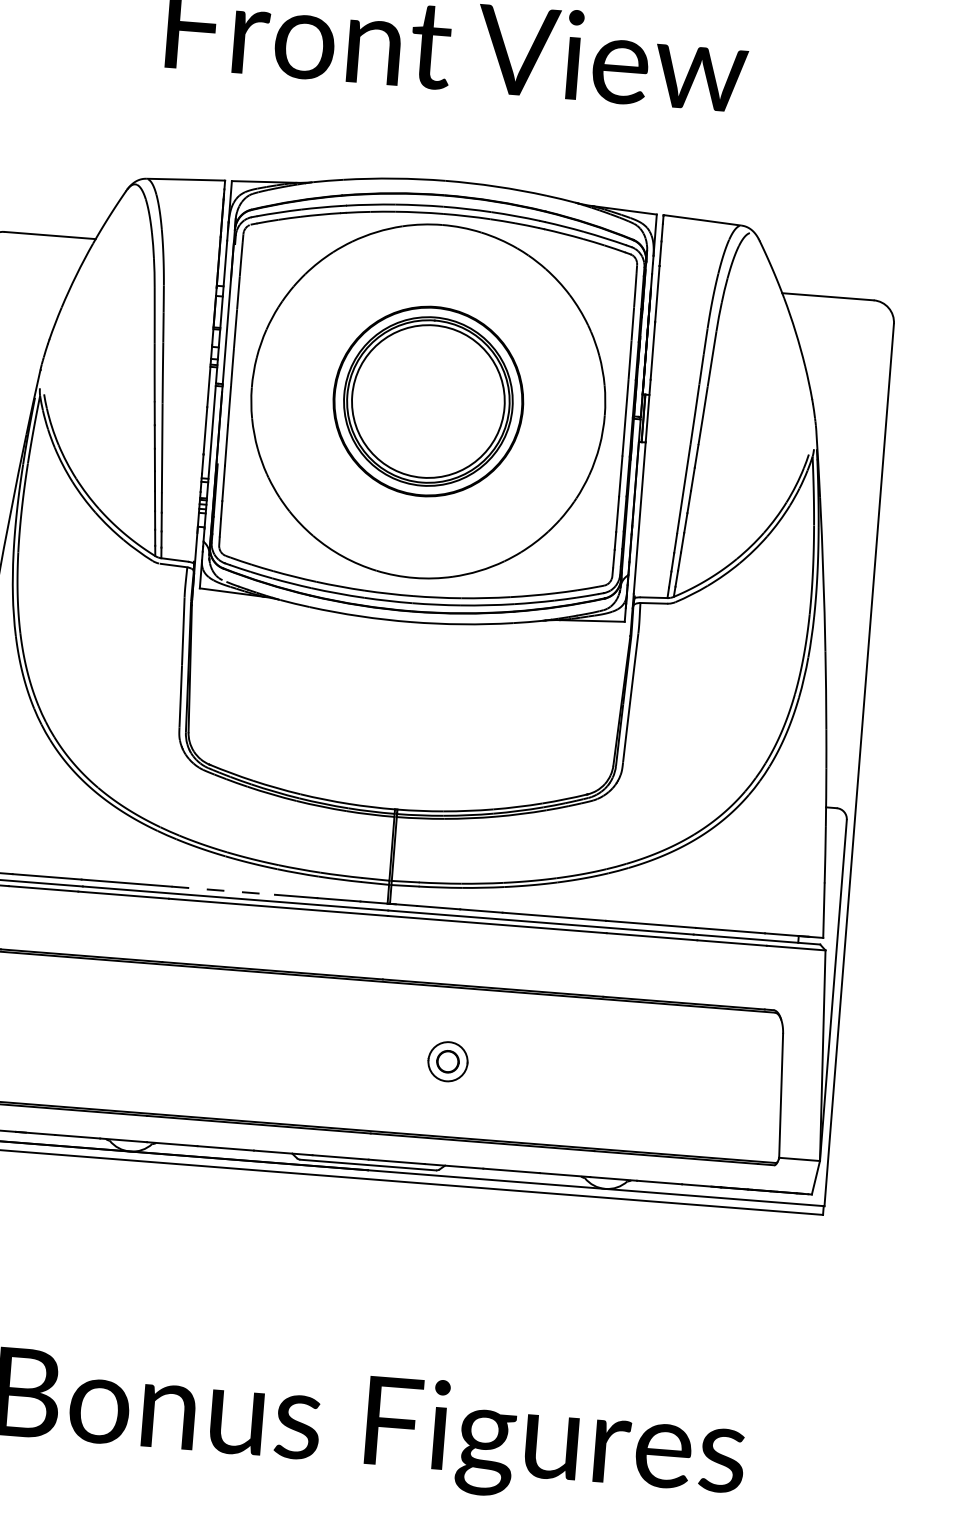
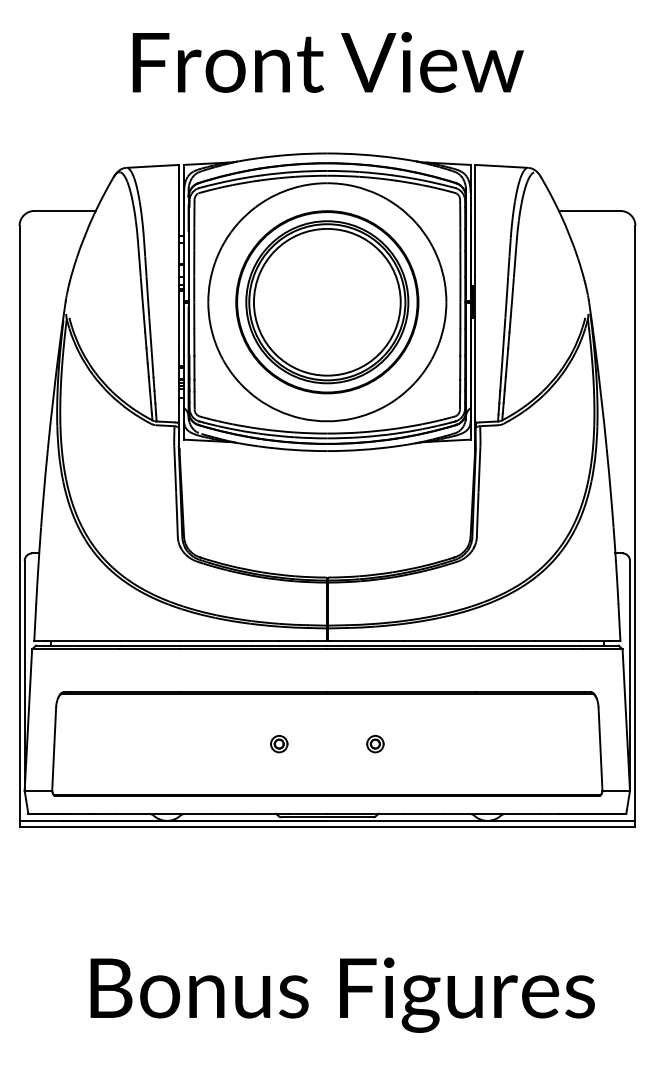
part: (428, 401) -> (327, 302), size x1.43
line: (222, 891) -> (215, 641), dashed -> solid
part: (305, 1051) -> (279, 744), added
part: (448, 1062) -> (375, 744), size x0.62

